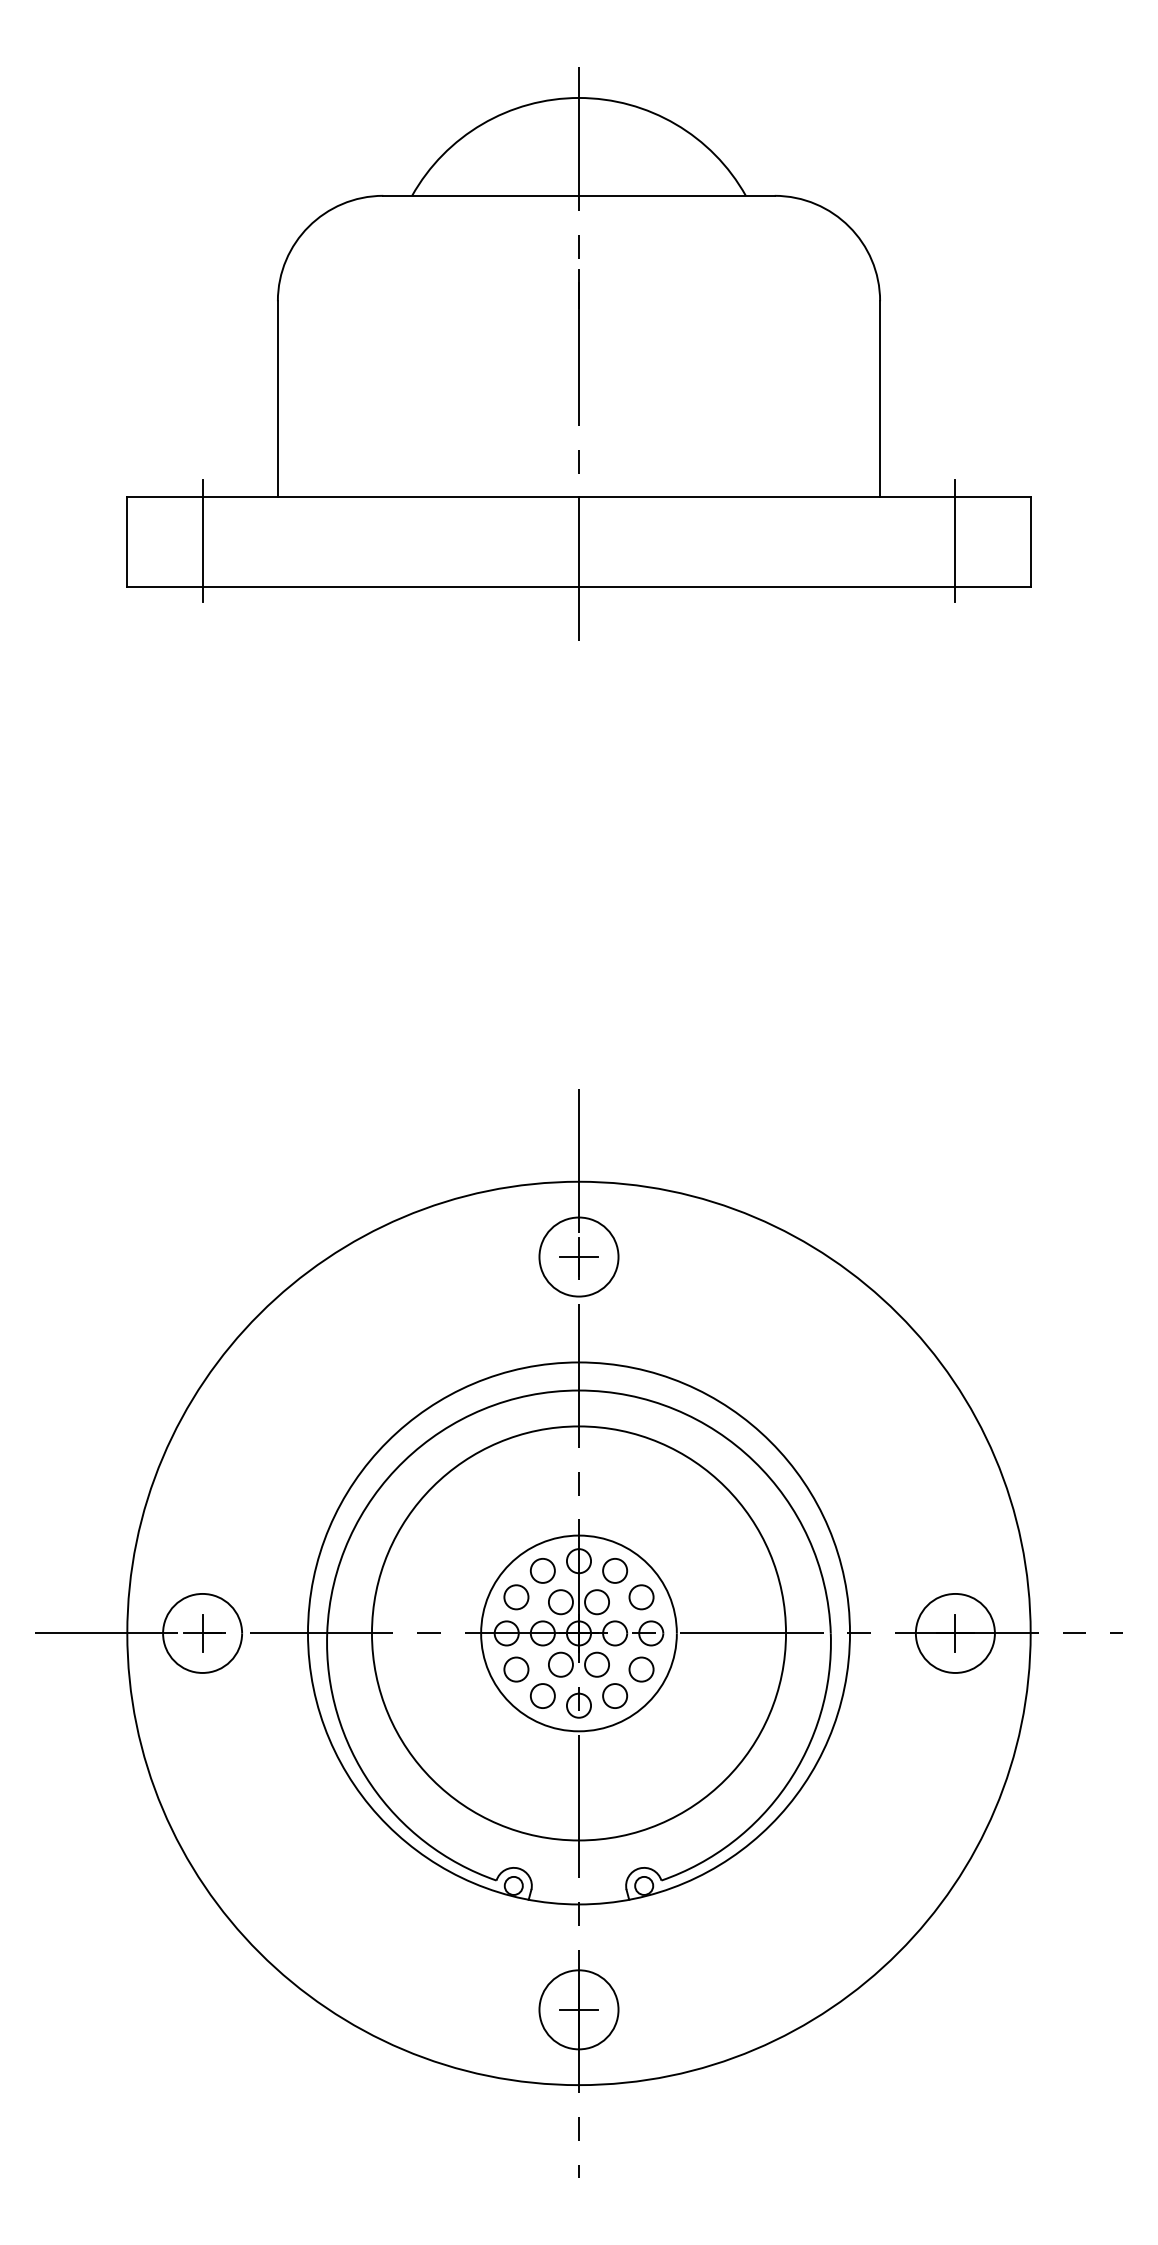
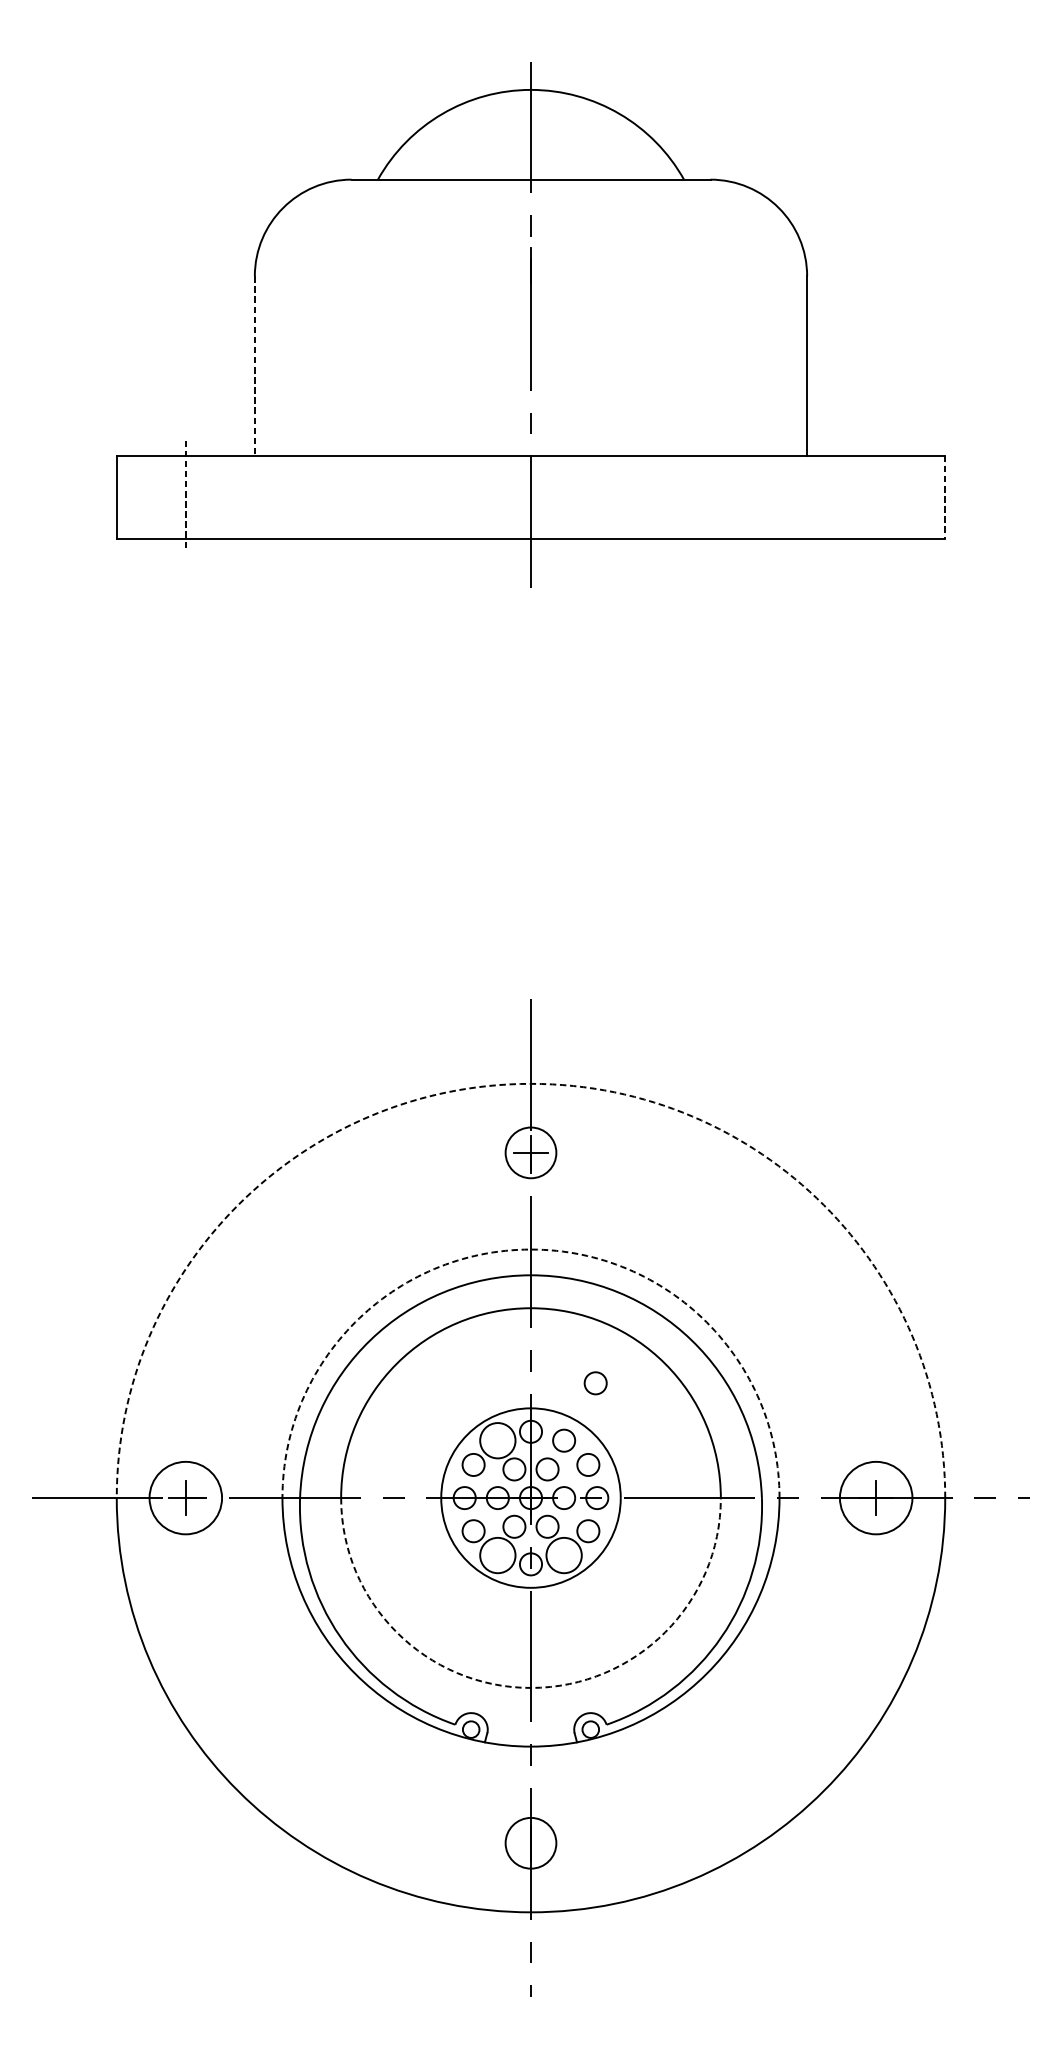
line: (277, 399) -> (254, 366), solid -> dashed
line: (955, 540) -> (876, 495), removed
line: (202, 541) -> (185, 496), solid -> dashed
line: (1030, 542) -> (945, 497), solid -> dashed
arc: (579, 1181) -> (531, 1083), solid -> dashed
circle: (578, 1256) -> (530, 1152), size x0.7
arc: (579, 1362) -> (531, 1249), solid -> dashed
circle: (649, 1508) -> (595, 1383), added
circle: (542, 1570) -> (497, 1440), size x1.6
circle: (542, 1696) -> (497, 1555), size x1.6
circle: (615, 1696) -> (564, 1555), size x1.6
arc: (579, 1840) -> (531, 1687), solid -> dashed
circle: (578, 2009) -> (530, 1842), size x0.7
line: (578, 2009) -> (530, 1842), removed

